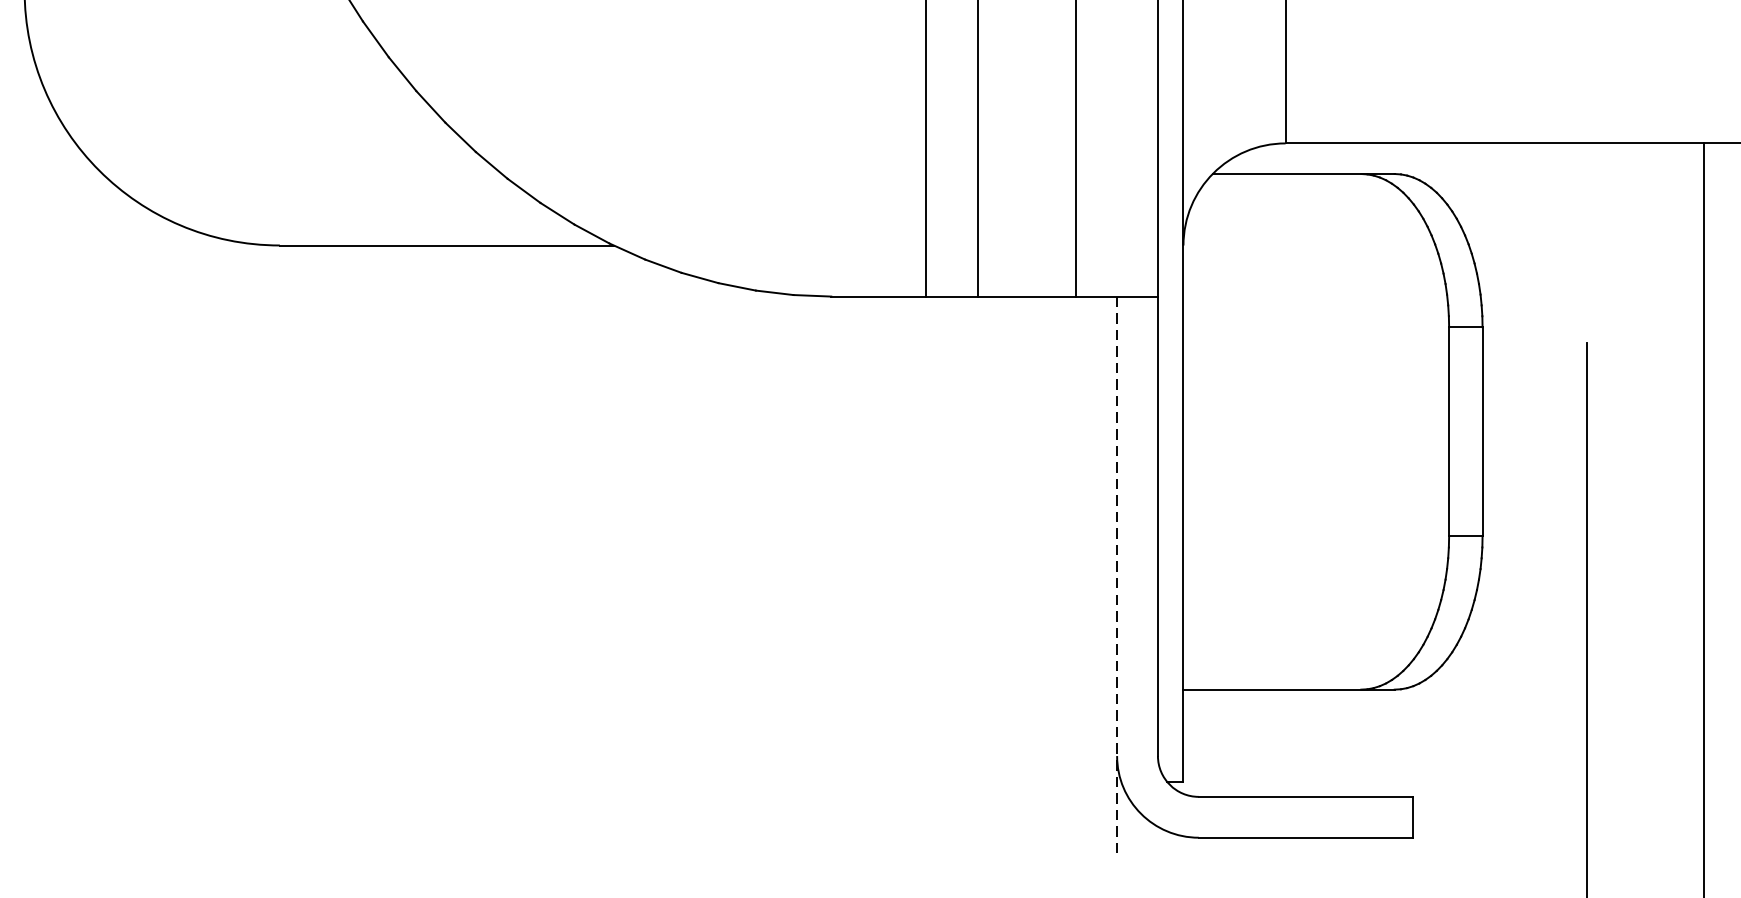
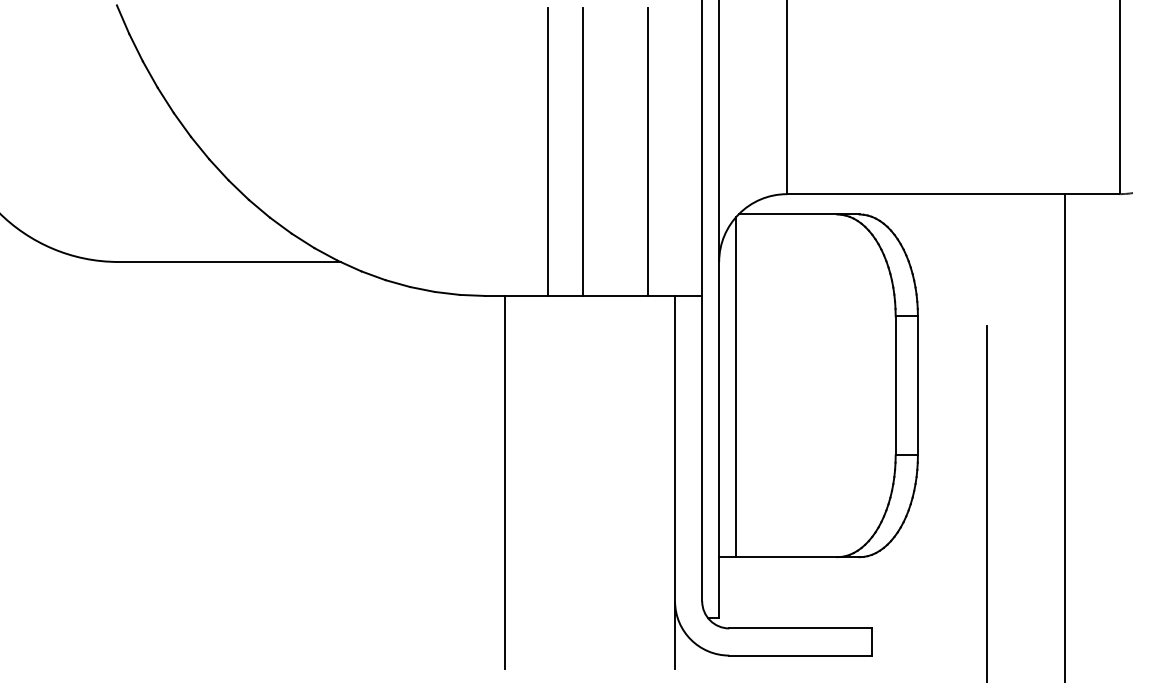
line: (1209, 434) -> (736, 387), added
line: (861, 577) -> (505, 482), added
line: (1117, 577) -> (675, 482), dashed -> solid

